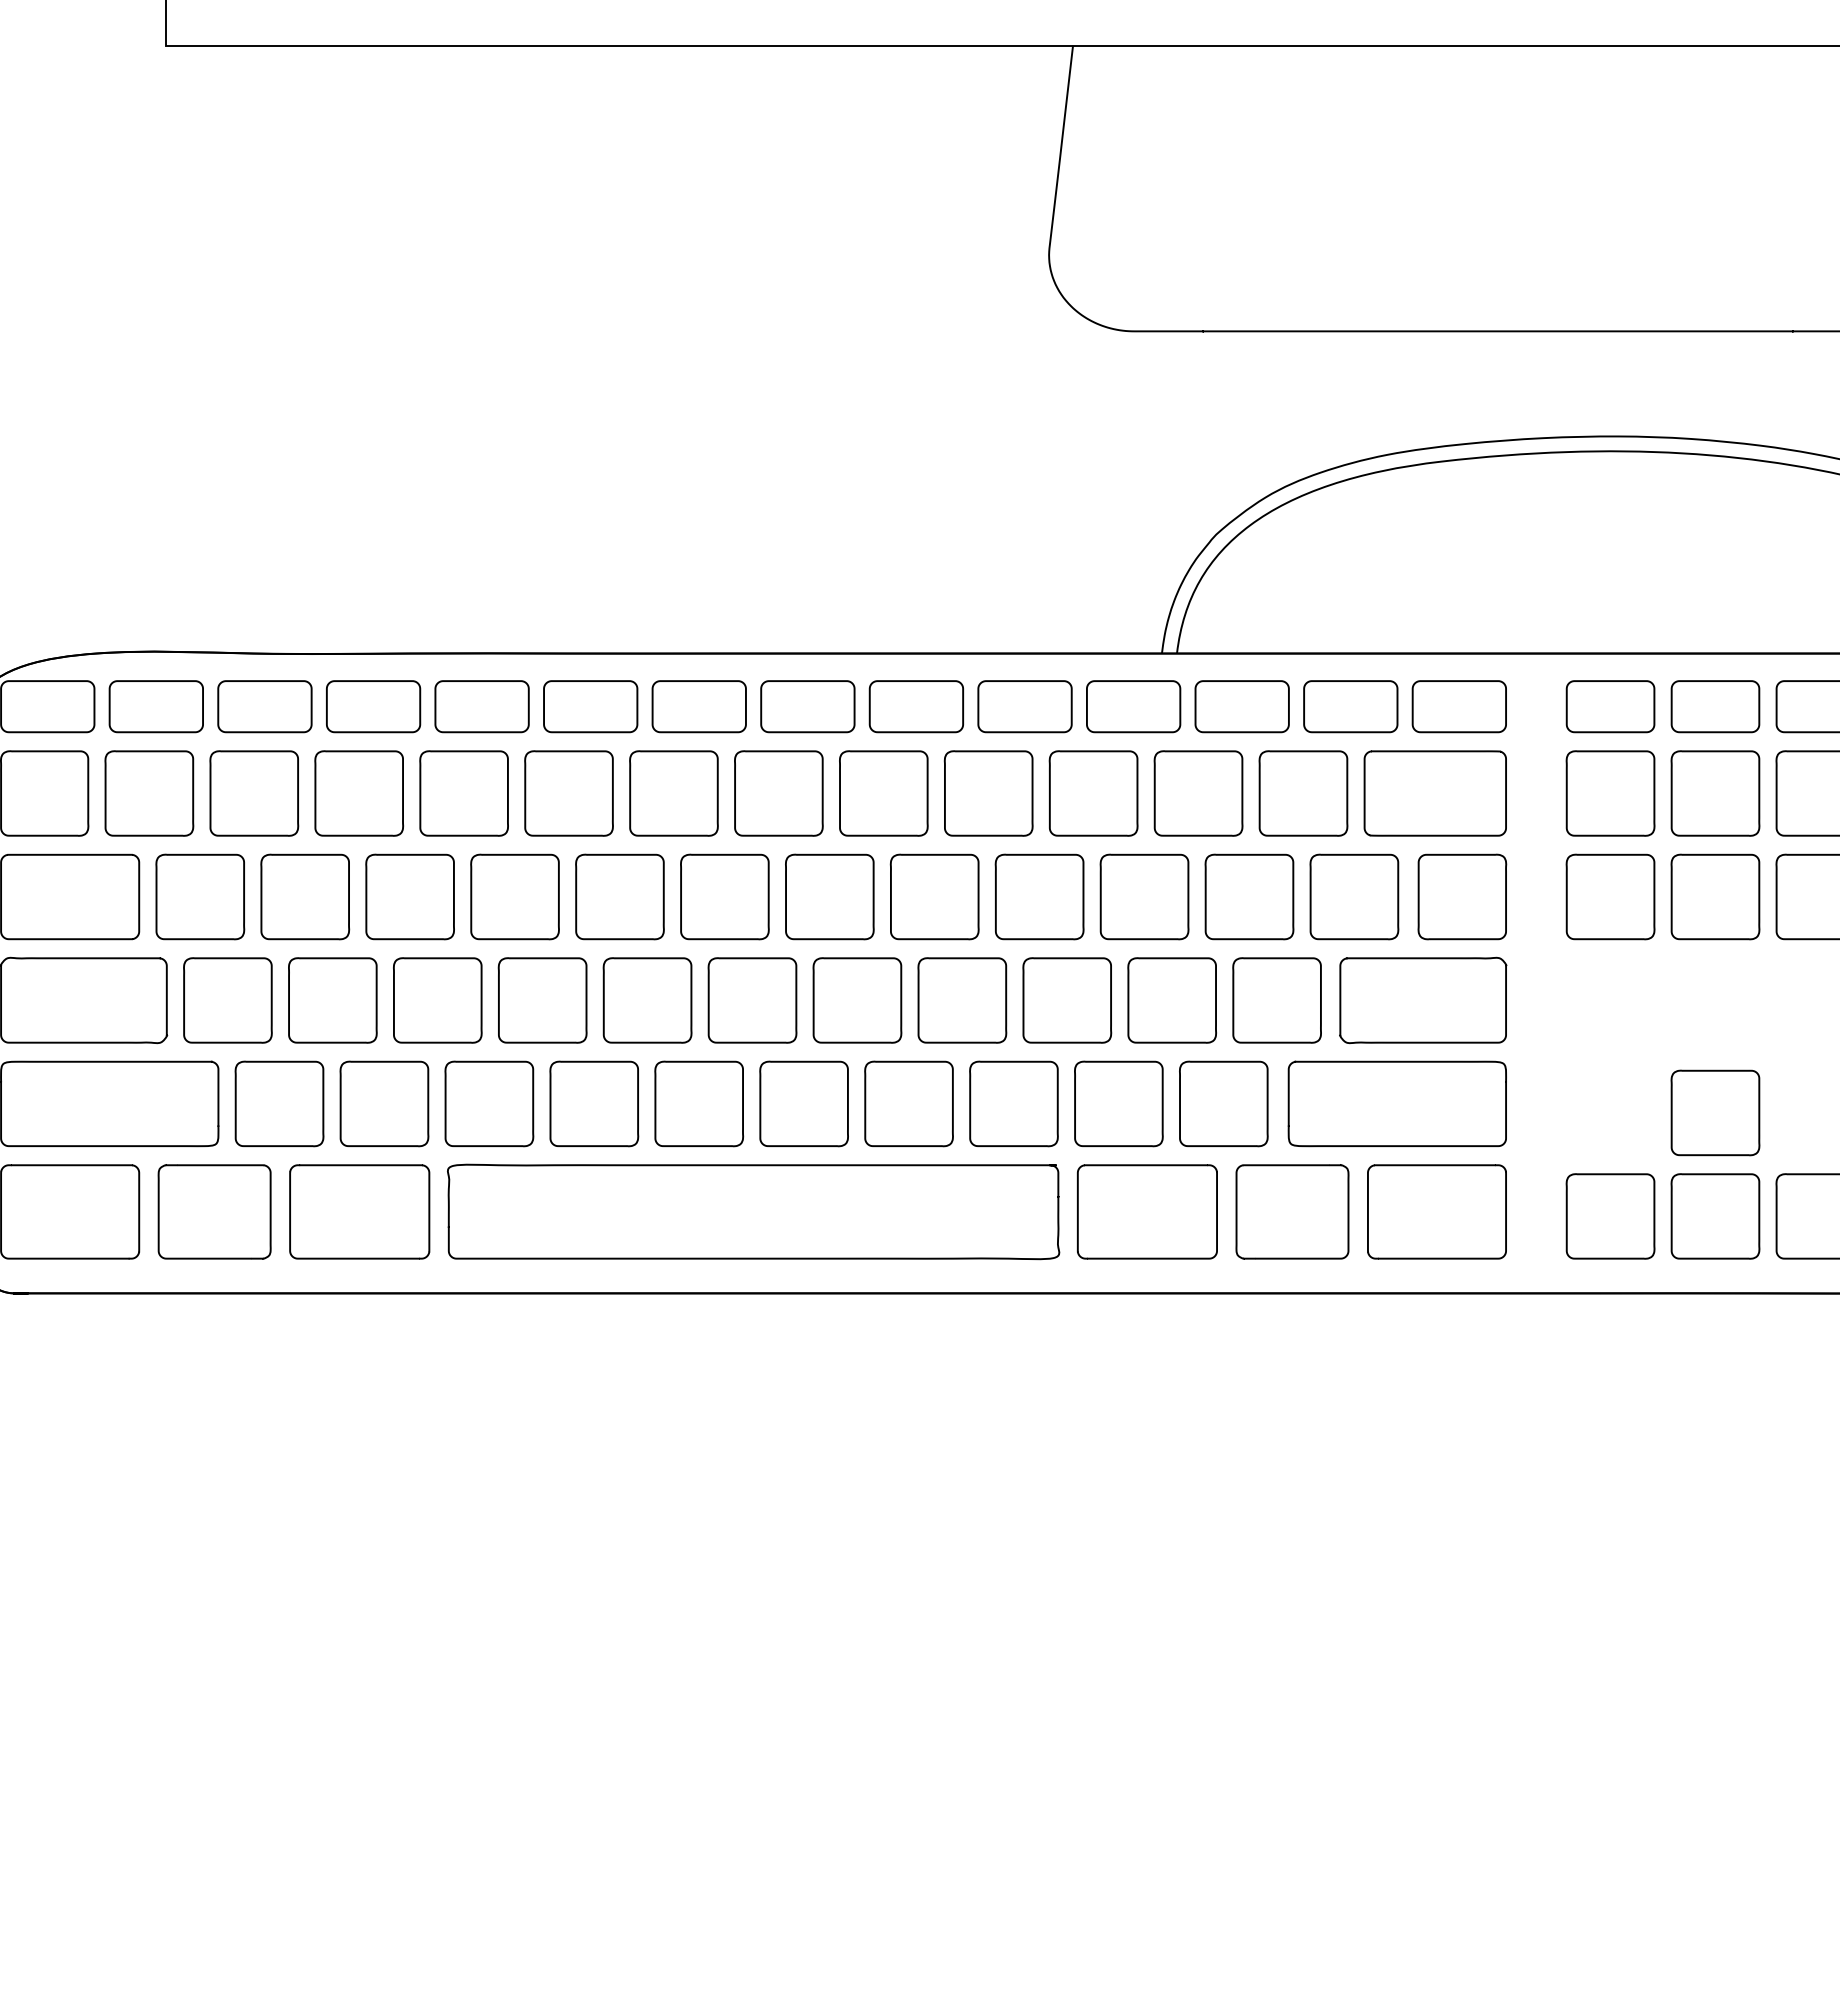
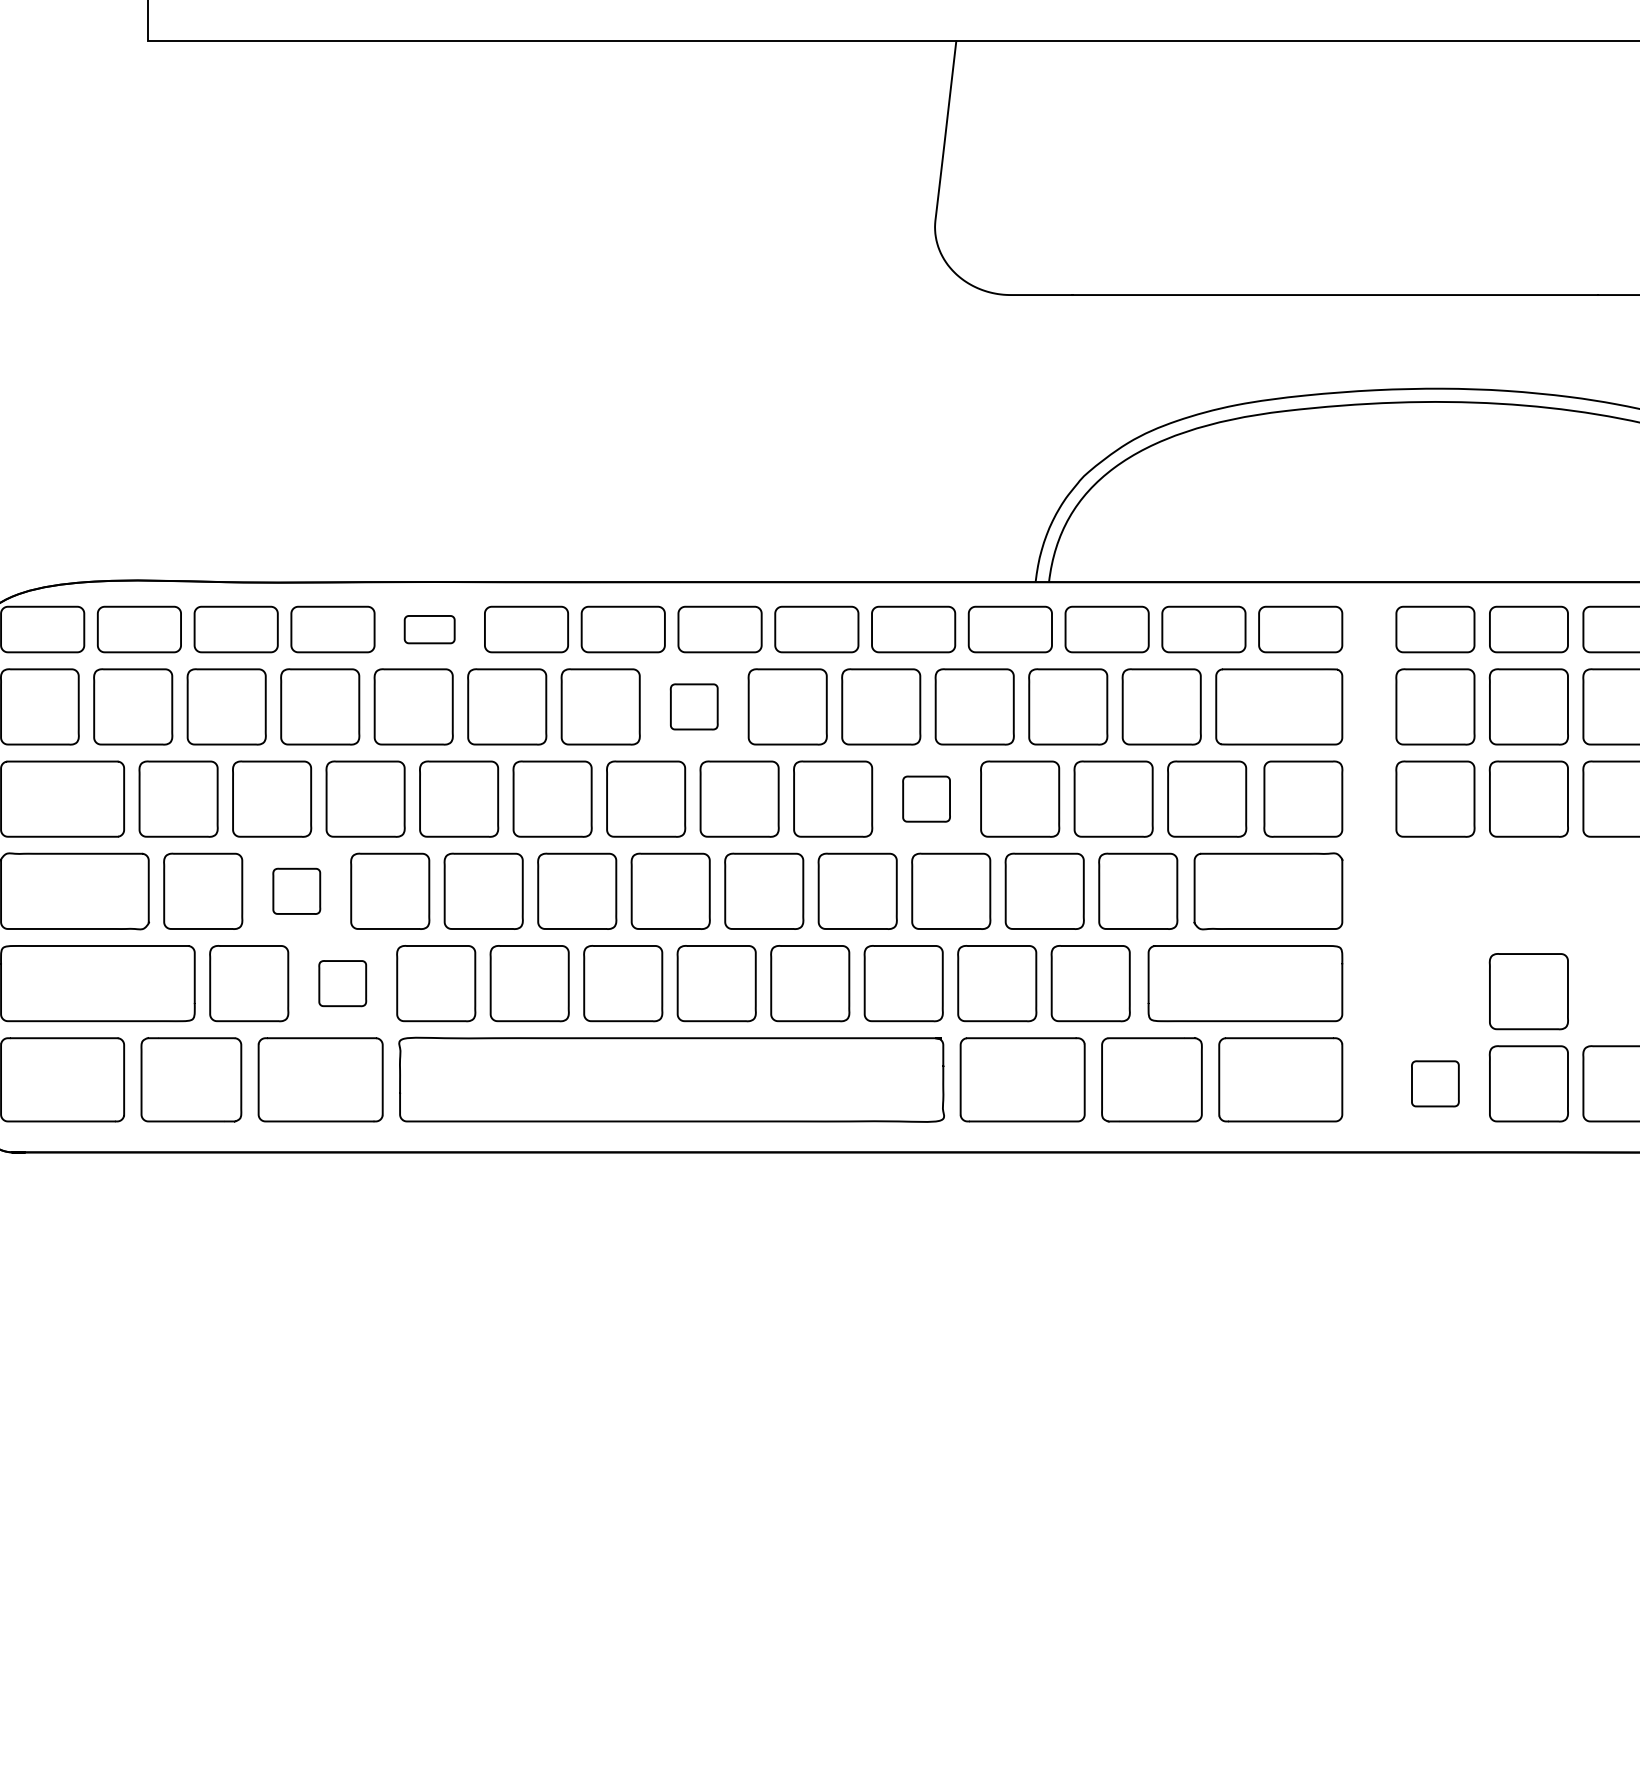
part: (481, 706) -> (429, 629), size x0.6
part: (778, 793) -> (693, 706), size x0.6
part: (1039, 896) -> (926, 798), size x0.6
part: (332, 1000) -> (296, 891), size x0.6
part: (384, 1103) -> (342, 983), size x0.6
part: (1610, 1216) -> (1435, 1083), size x0.6

